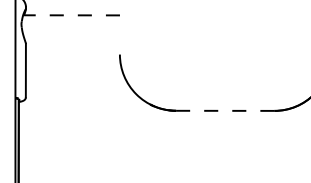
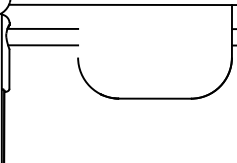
line: (71, 14) -> (42, 28), dashed -> solid
line: (72, 38) -> (43, 45), added
line: (224, 110) -> (154, 98), dashed -> solid

